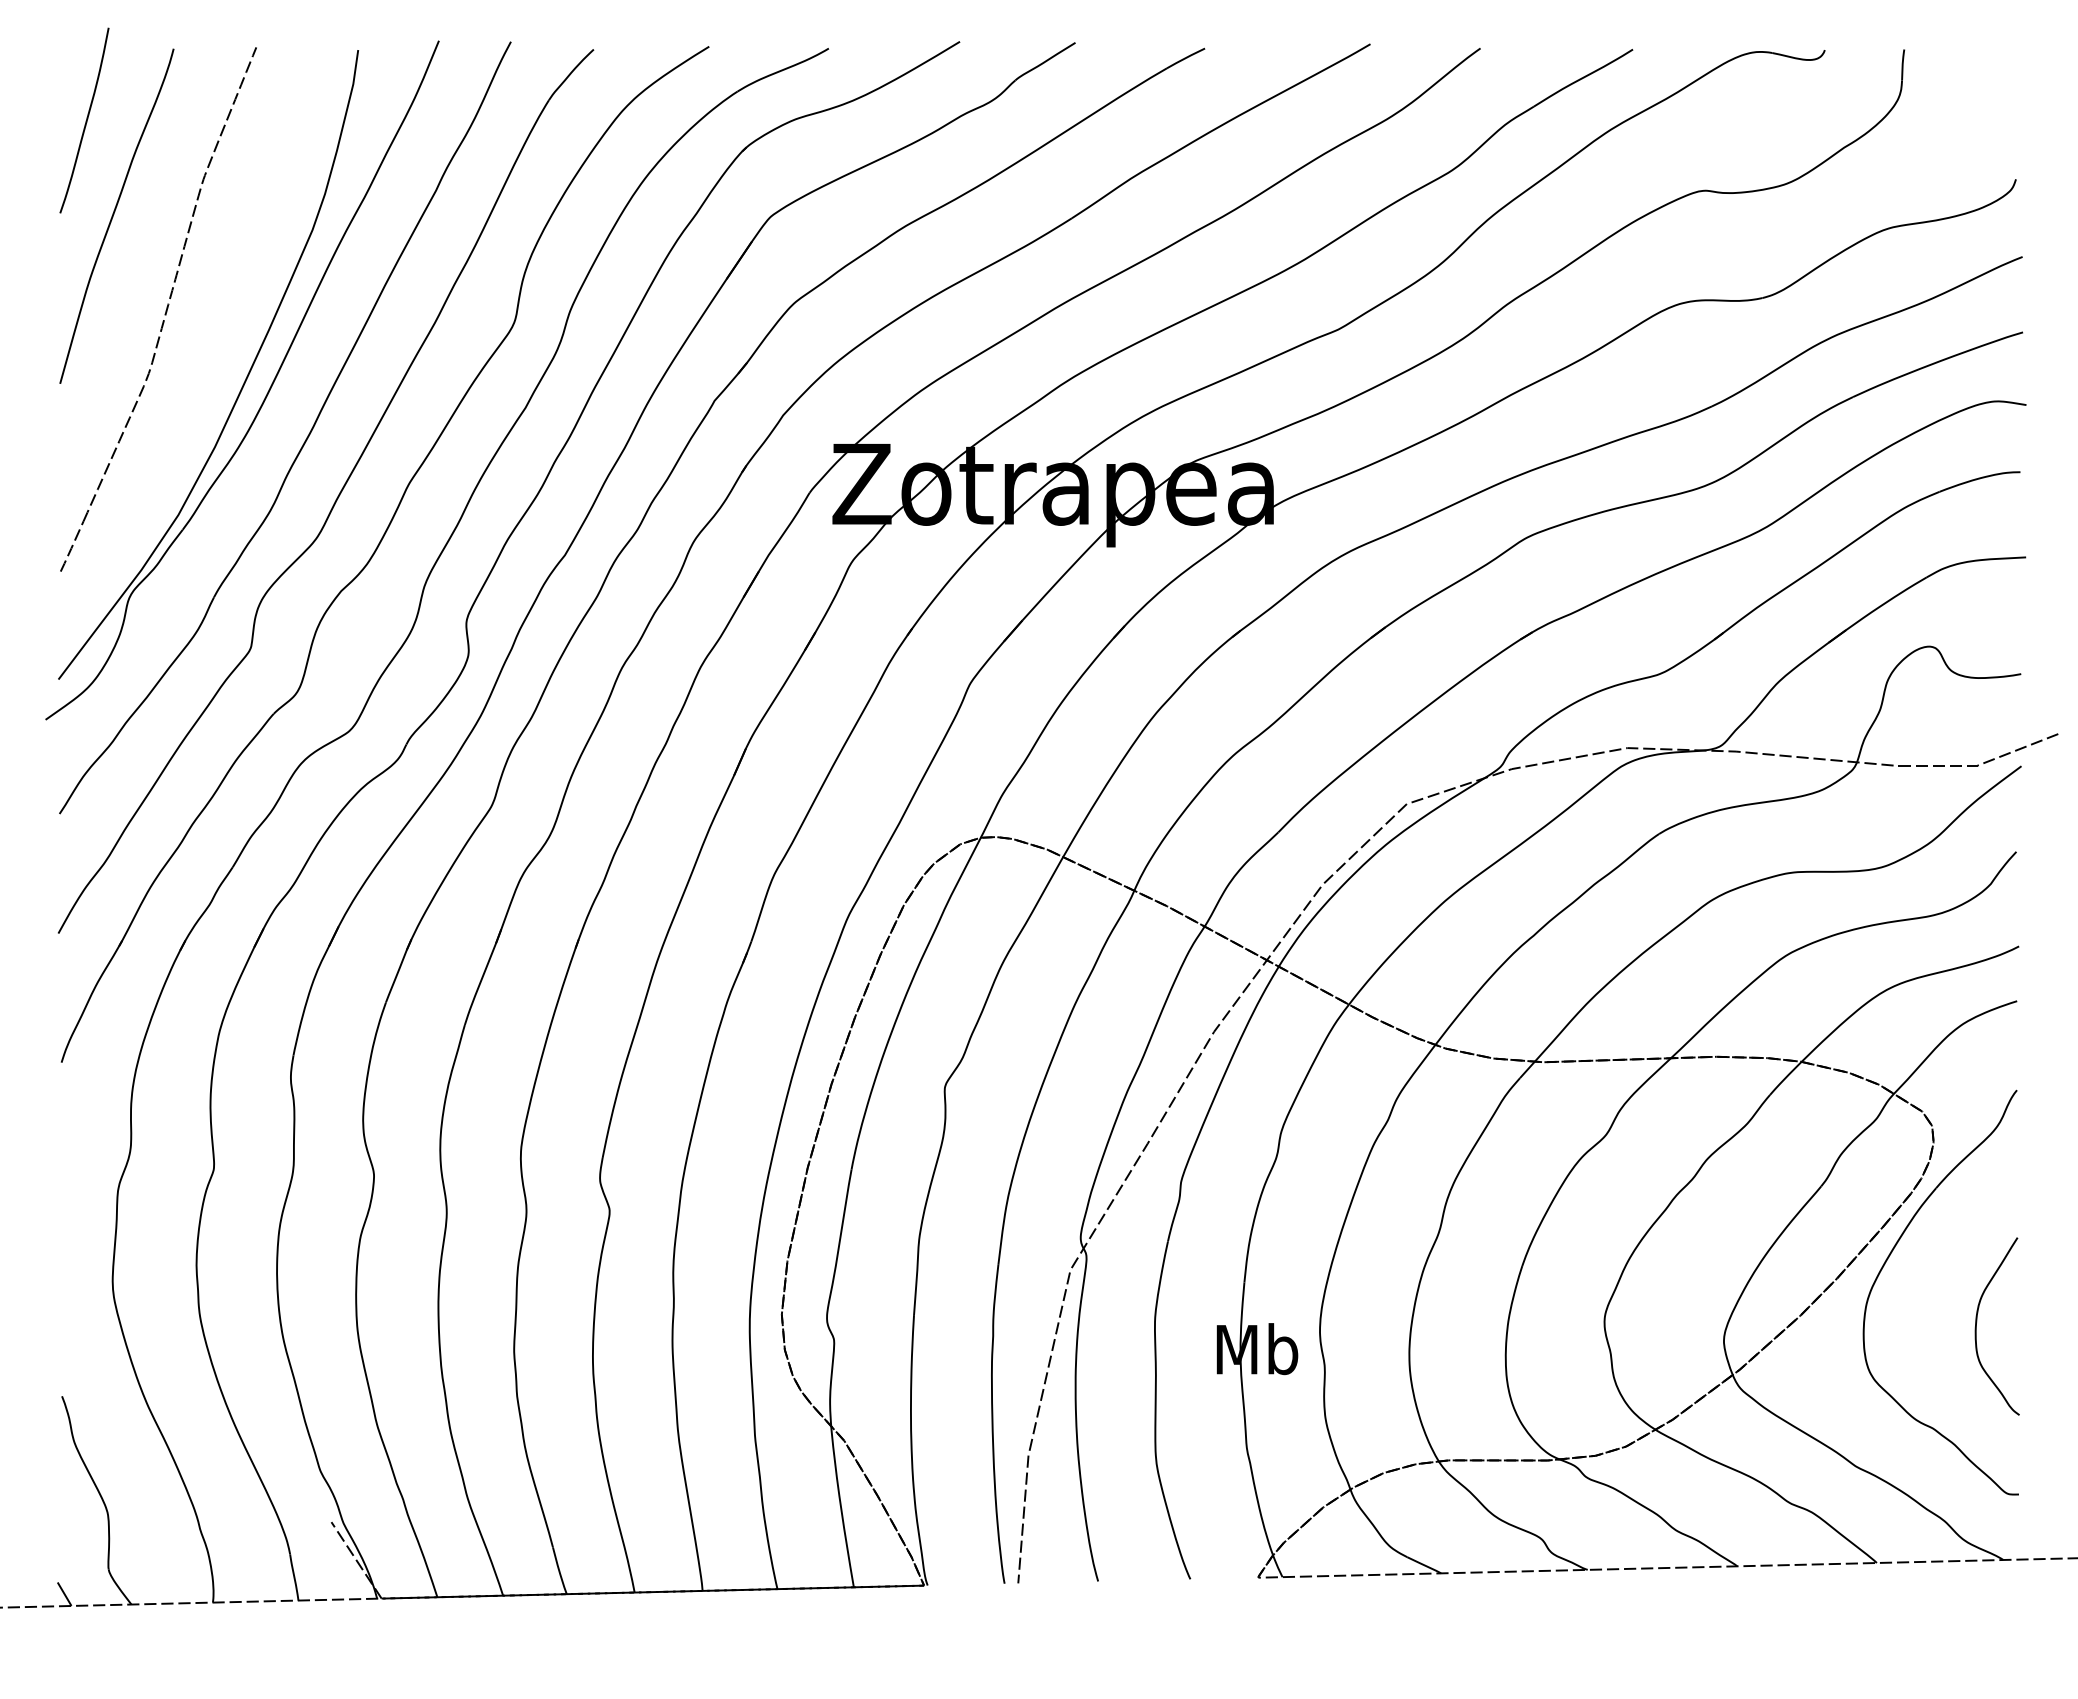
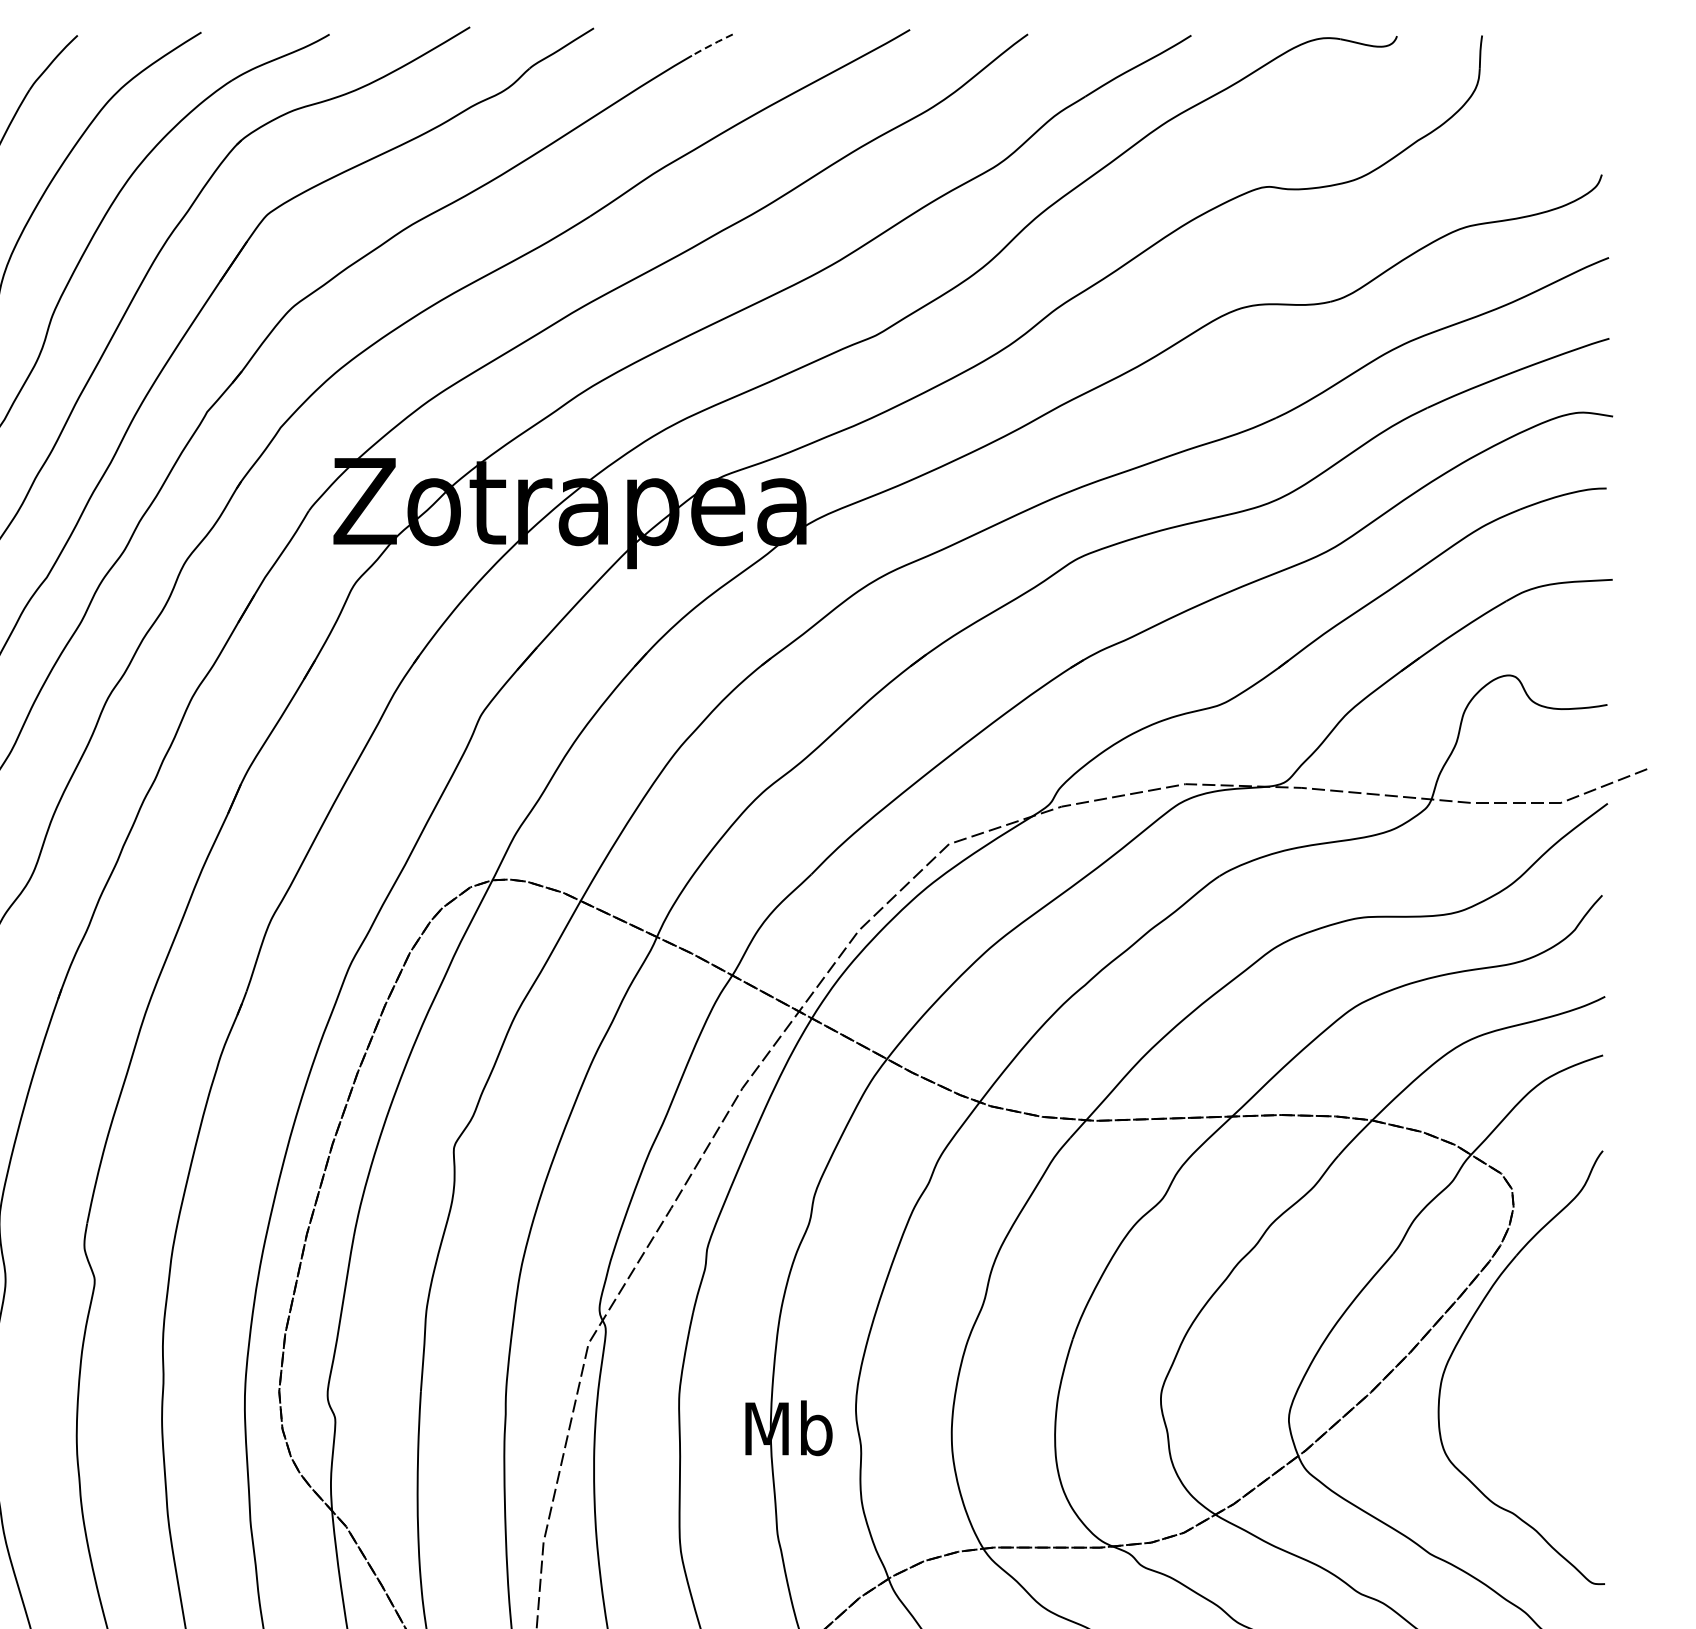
line: (1185, 58) -> (711, 45), solid -> dashed
curve: (1977, 1322) -> (1560, 1399), removed

